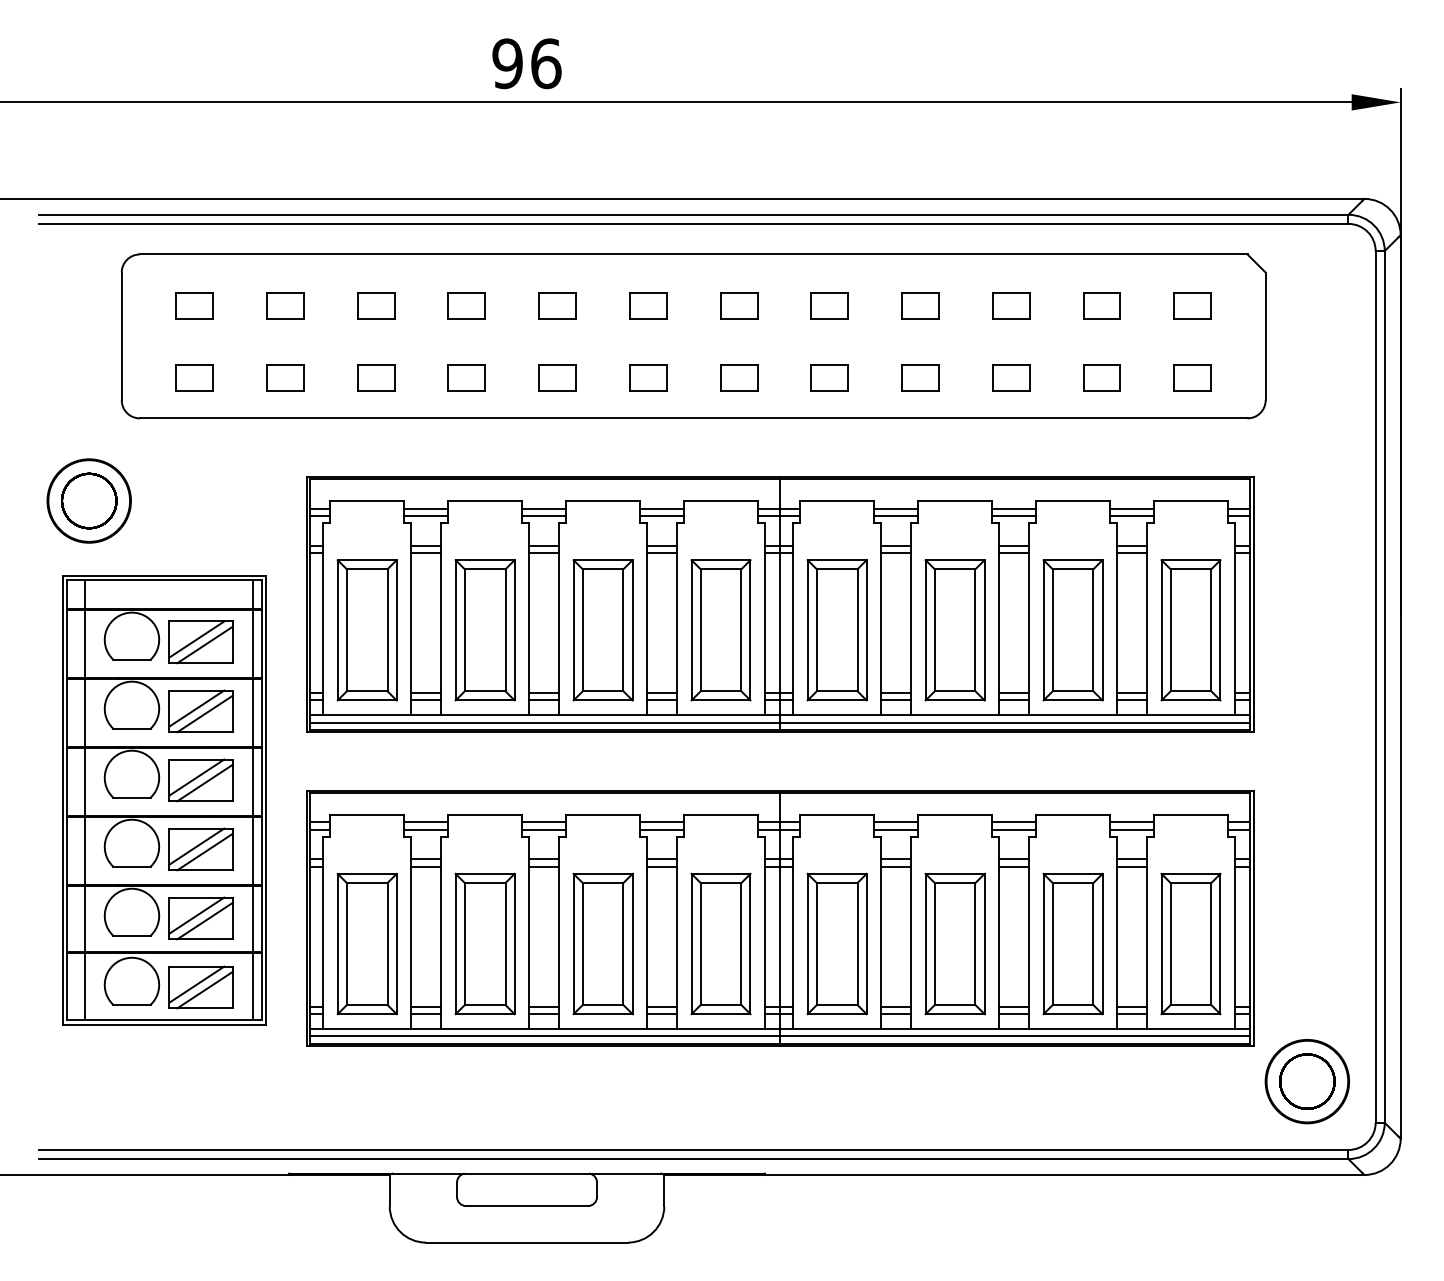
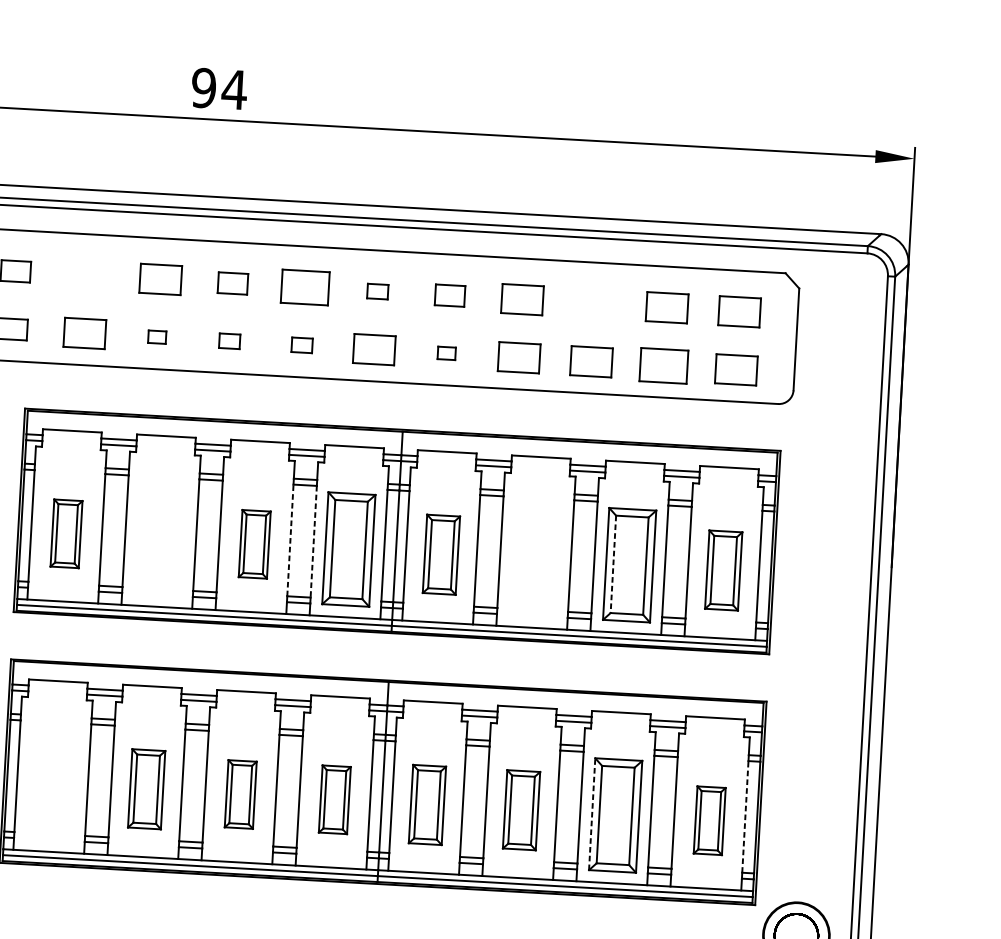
text: (546, 63) -> (234, 89), 96 -> 94
part: (376, 305) -> (88, 275), removed
part: (466, 305) -> (160, 279), size x1.4
part: (648, 305) -> (305, 287), size x1.6
part: (739, 305) -> (378, 291), size x0.7
part: (920, 305) -> (522, 299), size x1.4
part: (1011, 305) -> (595, 303), removed
part: (1101, 305) -> (666, 307), size x1.4
part: (1192, 305) -> (739, 311), size x1.4
part: (376, 377) -> (85, 332), size x1.4
part: (466, 377) -> (157, 336), size x0.6
part: (557, 377) -> (229, 340), size x0.7
part: (648, 377) -> (302, 344), size x0.7
part: (739, 377) -> (374, 348), size x1.4
part: (829, 377) -> (446, 352), size x0.6
part: (920, 377) -> (519, 356), size x1.4
part: (1011, 377) -> (591, 360), size x1.4
part: (1101, 377) -> (663, 364), size x1.6
part: (1192, 377) -> (736, 368), size x1.4
line: (647, 622) -> (290, 540), solid -> dashed
line: (676, 622) -> (313, 541), solid -> dashed
part: (366, 630) -> (66, 533), size x0.6
part: (484, 630) -> (160, 539), removed
part: (602, 630) -> (254, 544), size x0.6
part: (836, 630) -> (440, 554), size x0.7
part: (954, 630) -> (535, 560), removed
line: (1052, 630) -> (613, 564), solid -> dashed
part: (1190, 630) -> (723, 570), size x0.7
line: (1235, 936) -> (745, 816), solid -> dashed
part: (366, 943) -> (52, 783), removed
part: (484, 943) -> (146, 788), size x0.7
part: (602, 943) -> (240, 794), size x0.6
part: (720, 943) -> (334, 799), size x0.6
part: (836, 943) -> (426, 804), size x0.7
part: (954, 943) -> (521, 809), size x0.7
line: (1043, 943) -> (592, 813), solid -> dashed
part: (1190, 943) -> (709, 820), size x0.6

